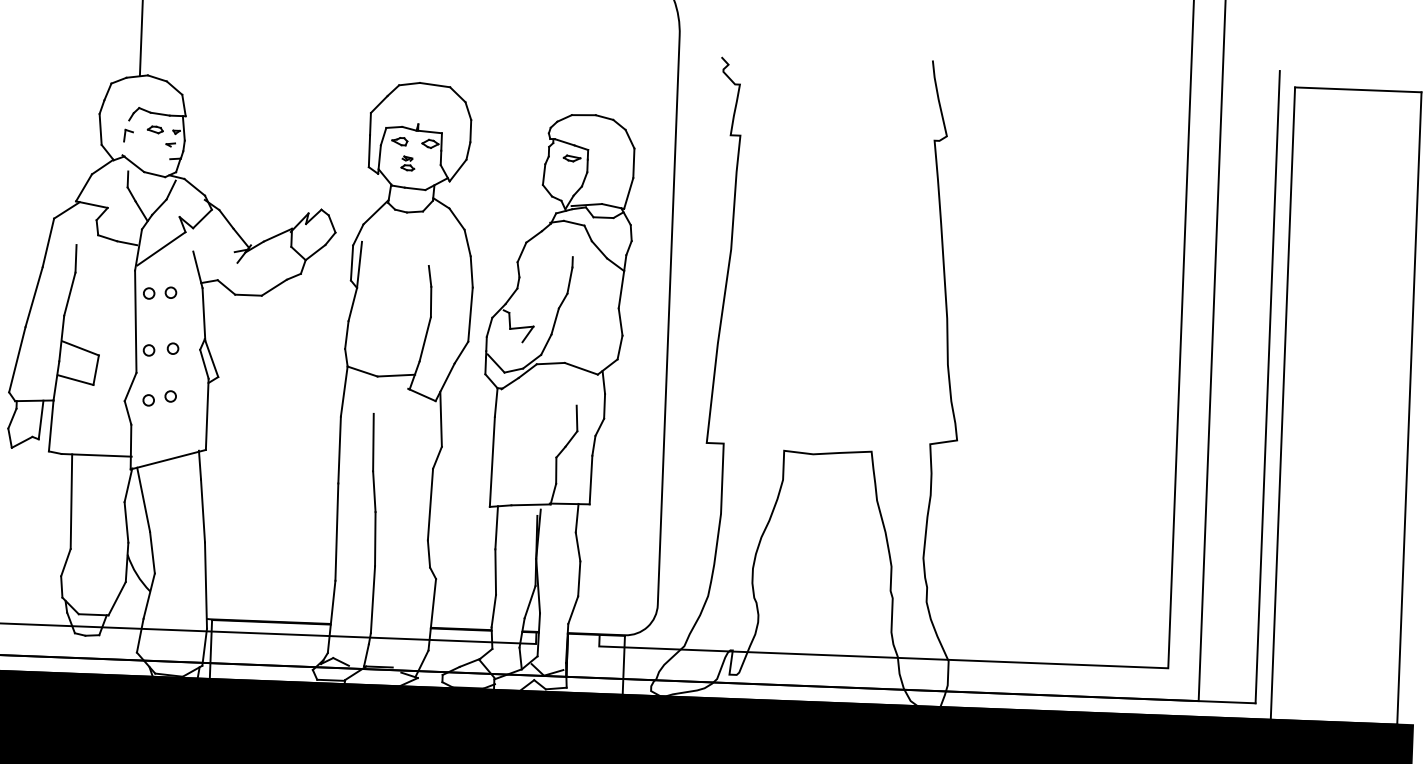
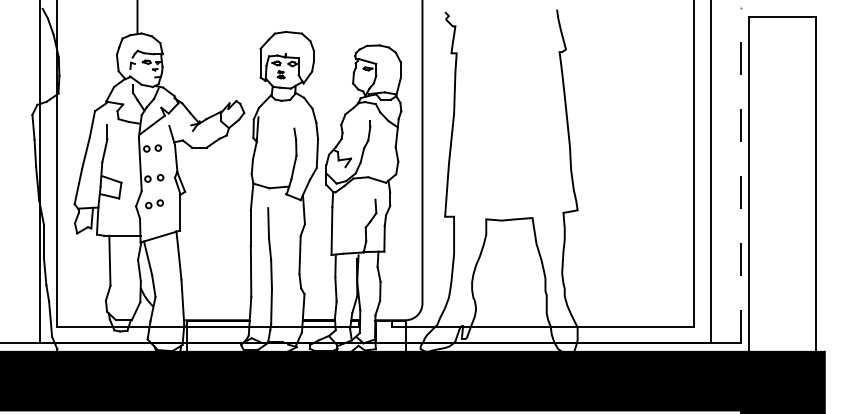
line: (1268, 386) -> (741, 175), solid -> dashed

